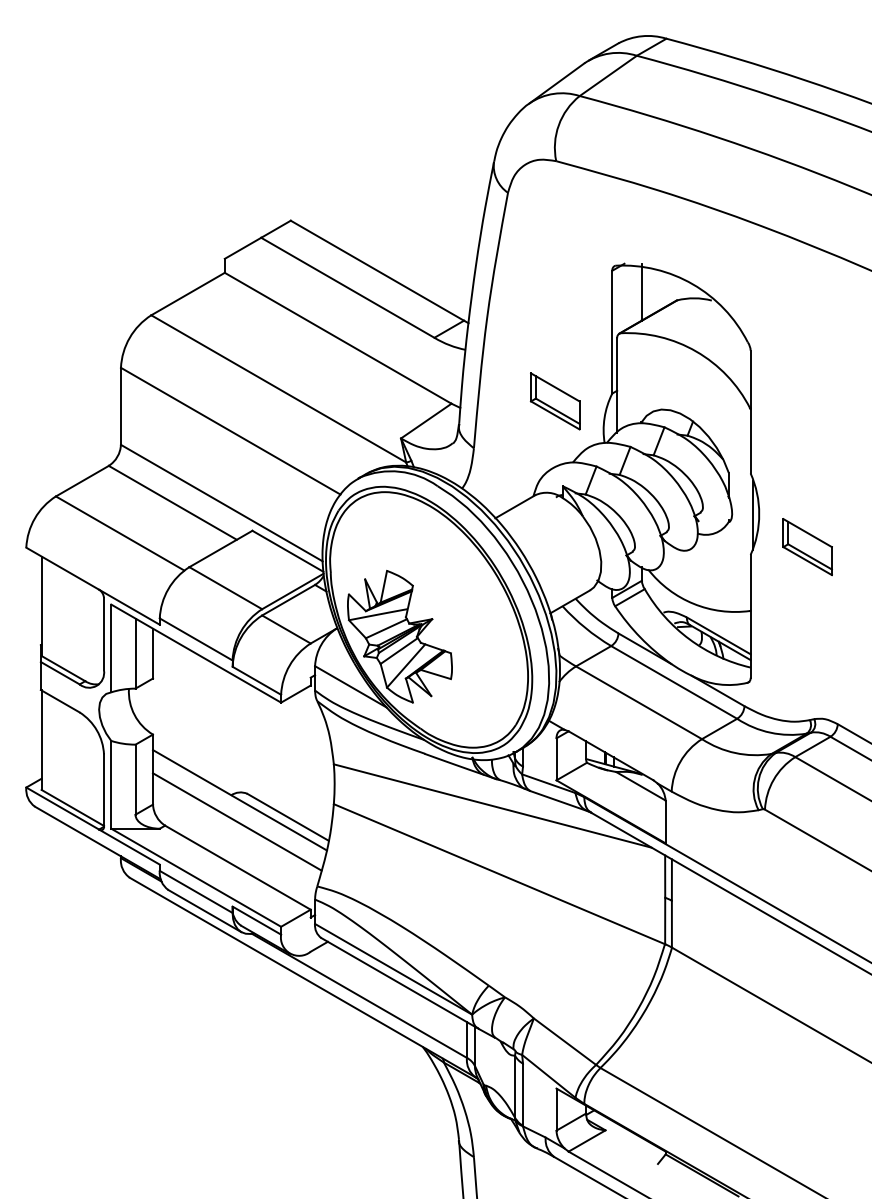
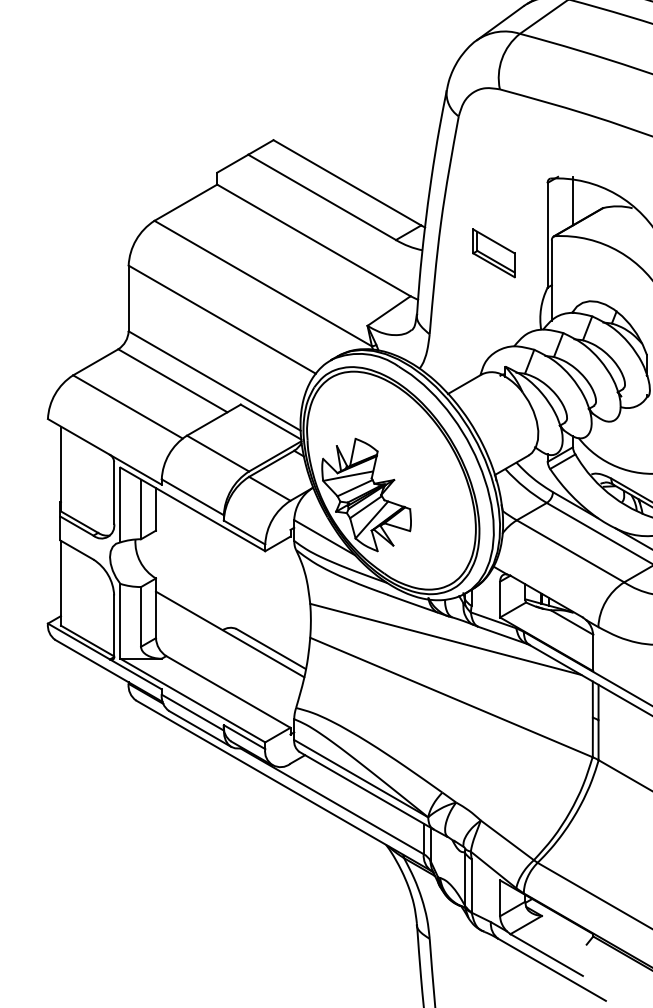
part: (554, 401) -> (493, 253), moved
line: (237, 821) -> (228, 652), removed

